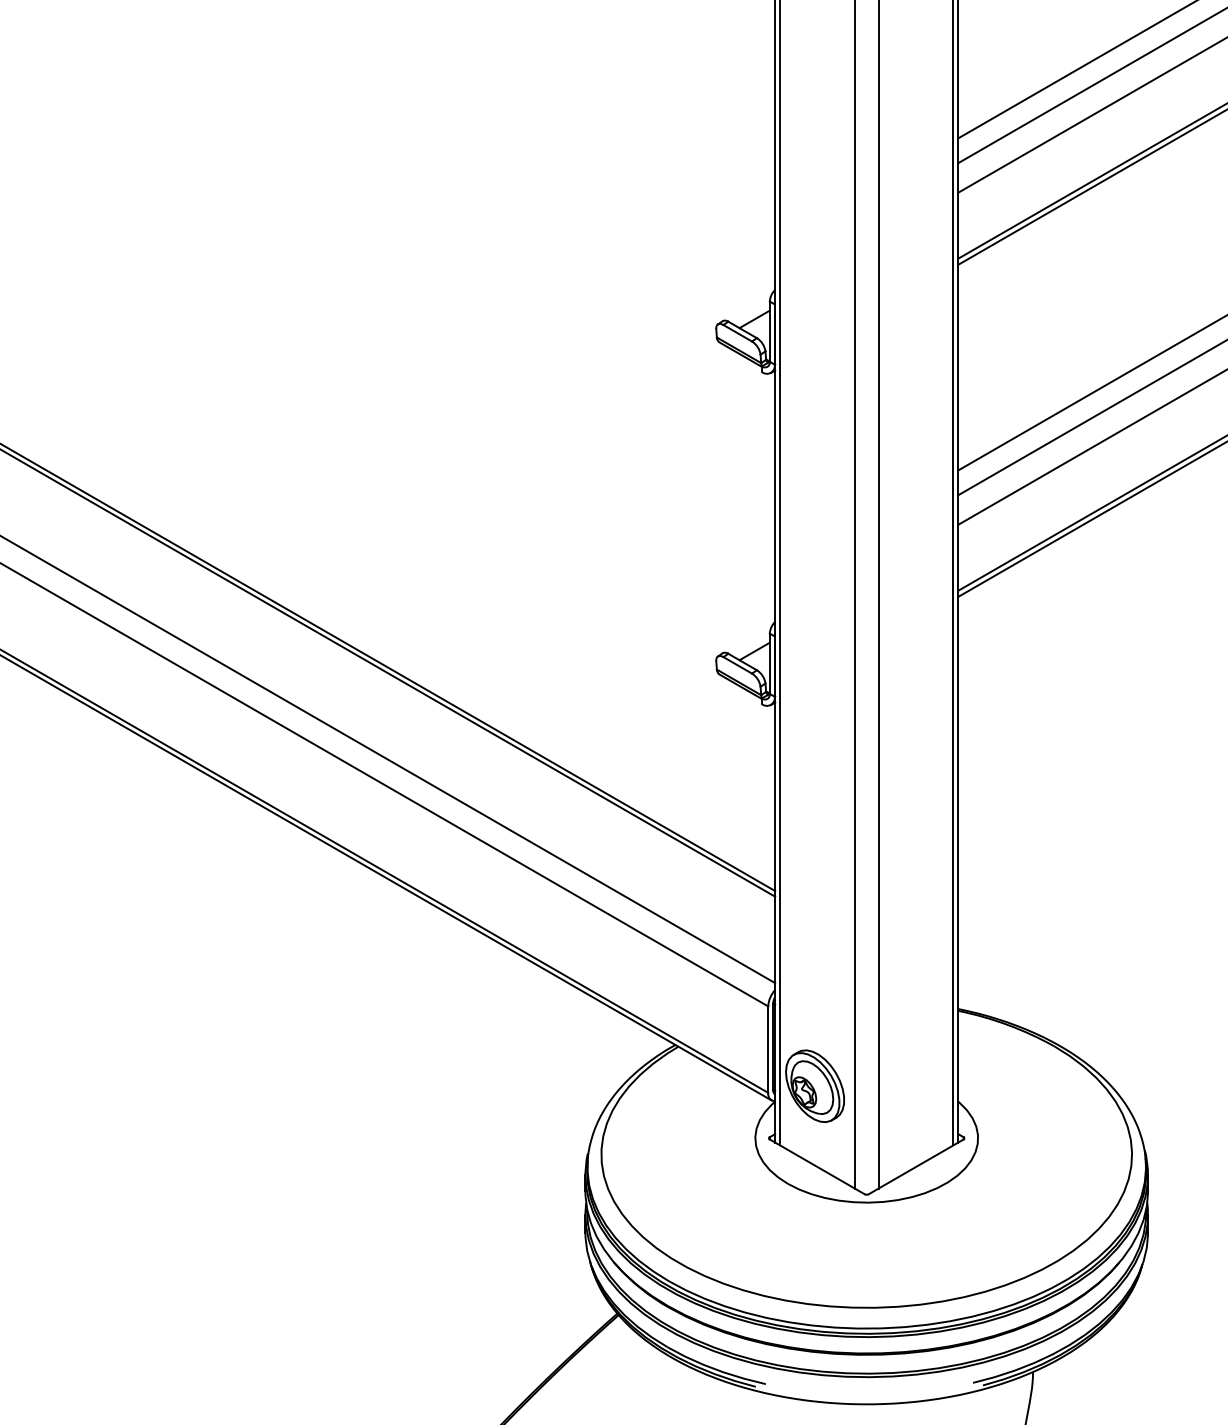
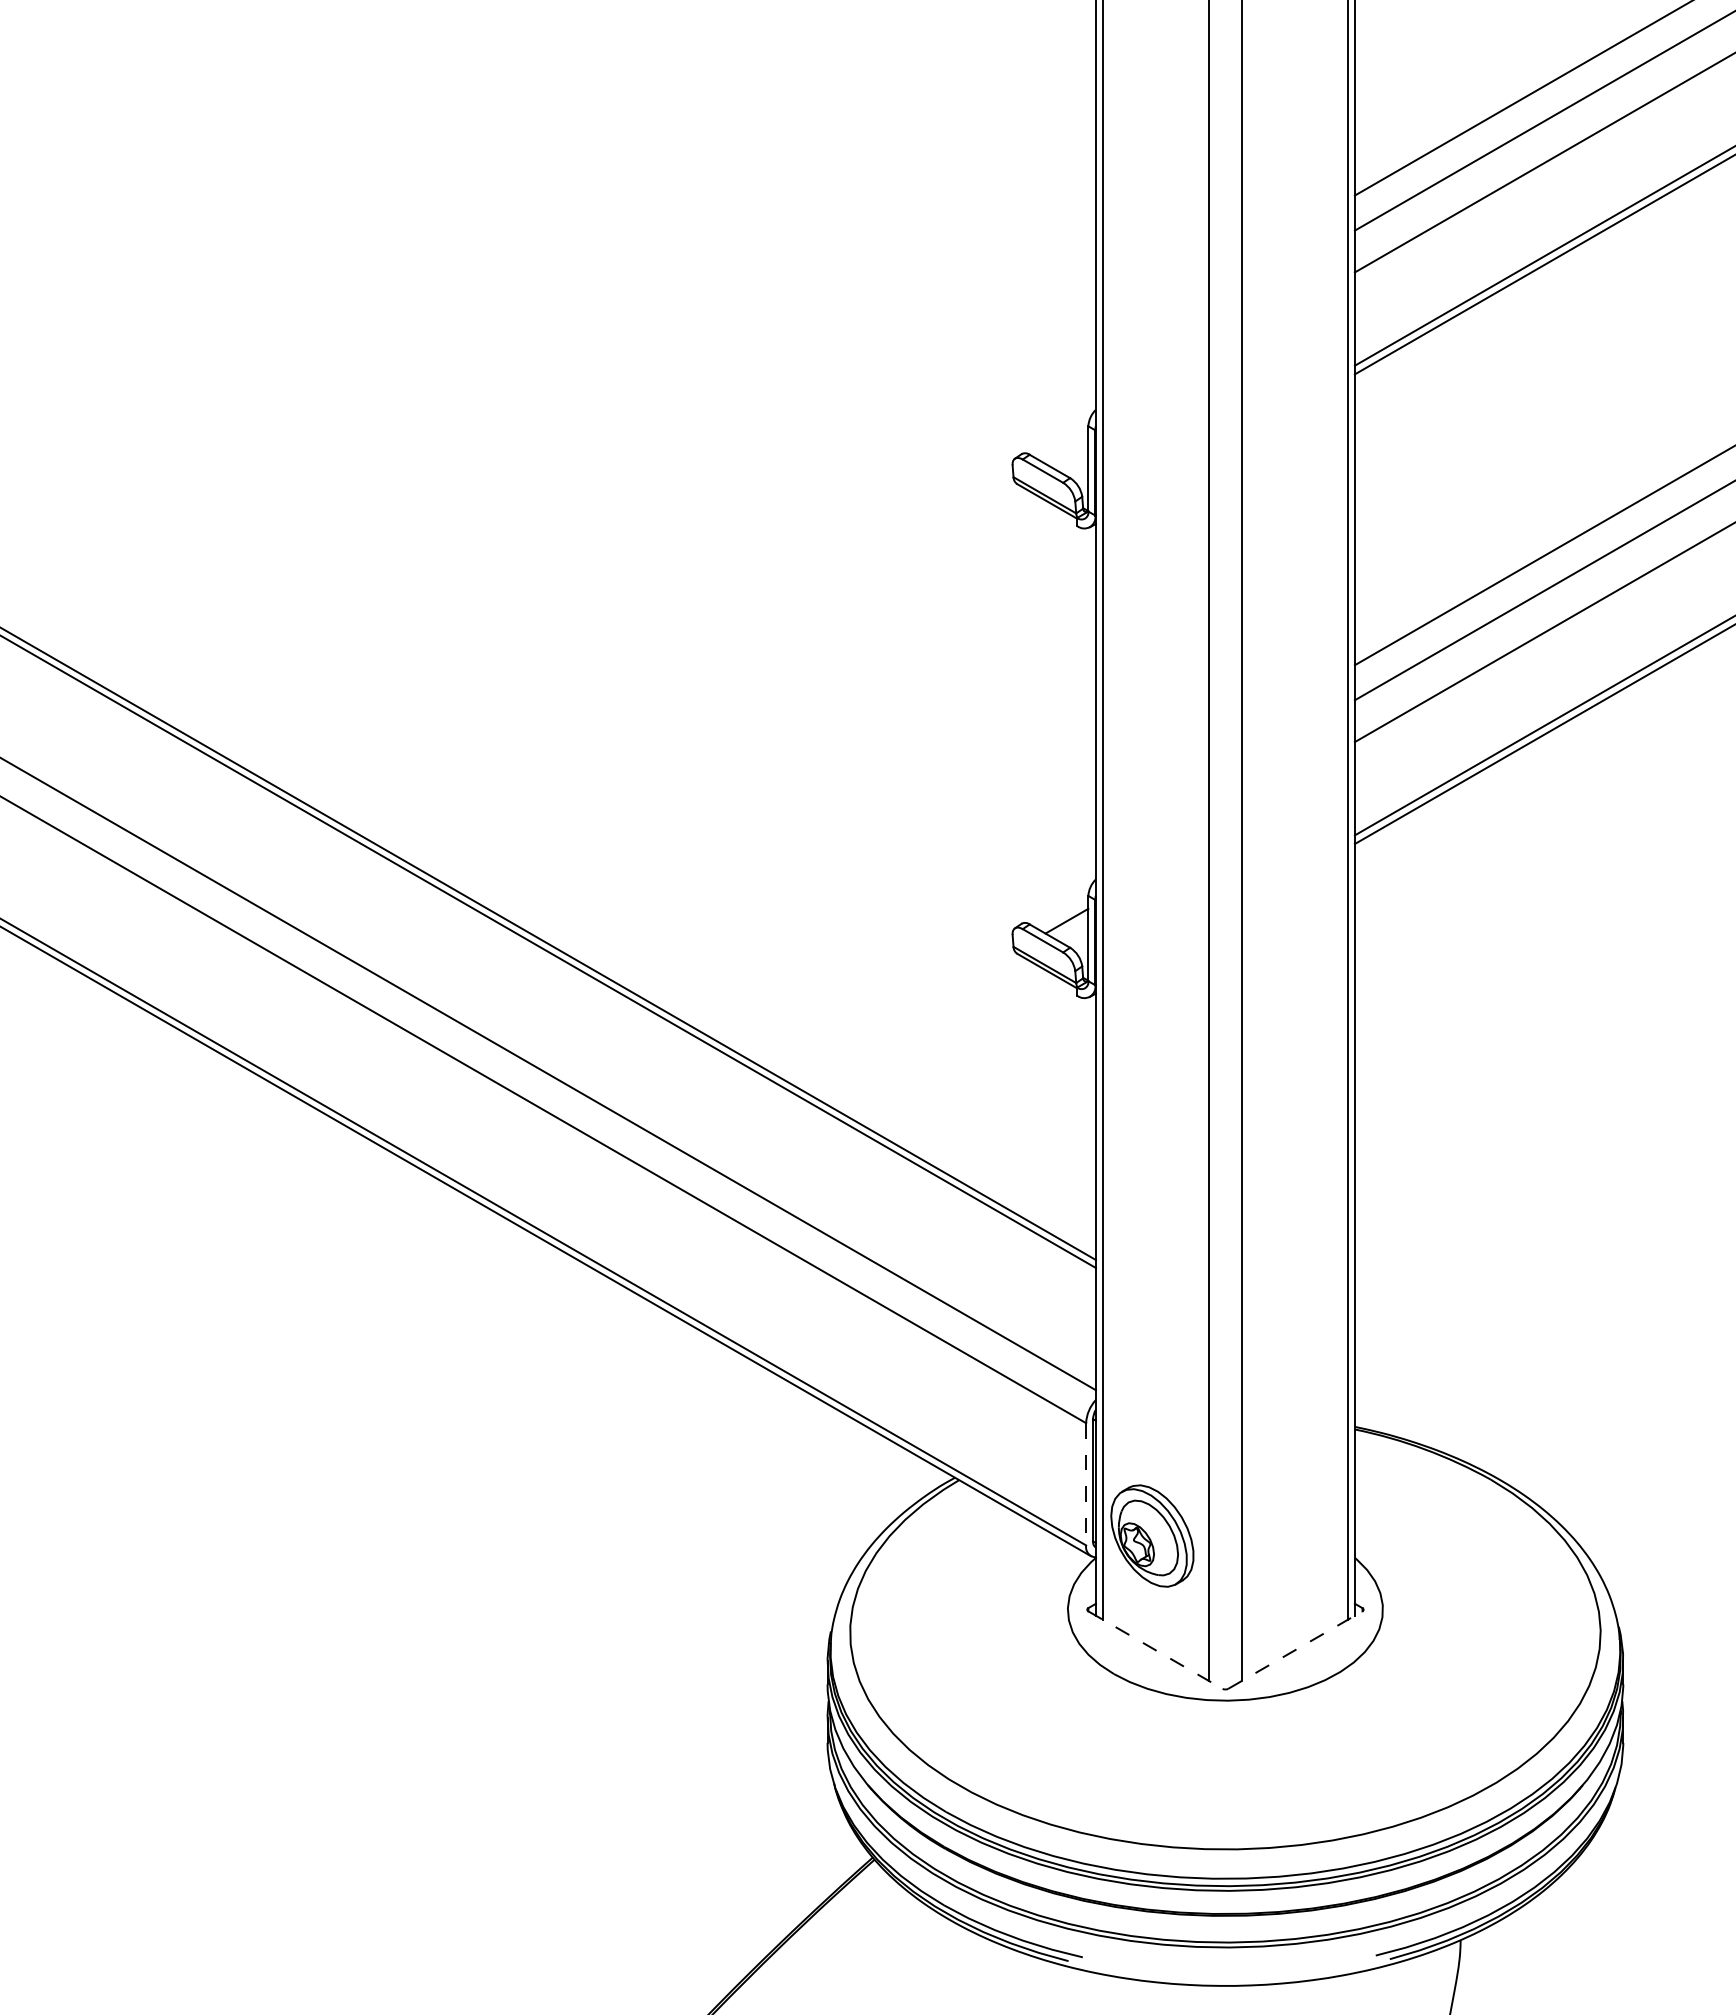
line: (754, 319) -> (1066, 451), removed
line: (768, 1049) -> (1086, 1484), solid -> dashed
line: (817, 1167) -> (1155, 1650), solid -> dashed
line: (916, 1167) -> (1295, 1650), solid -> dashed

